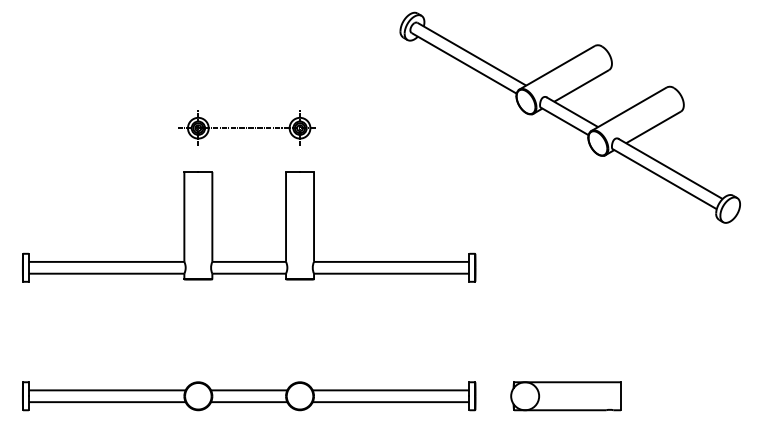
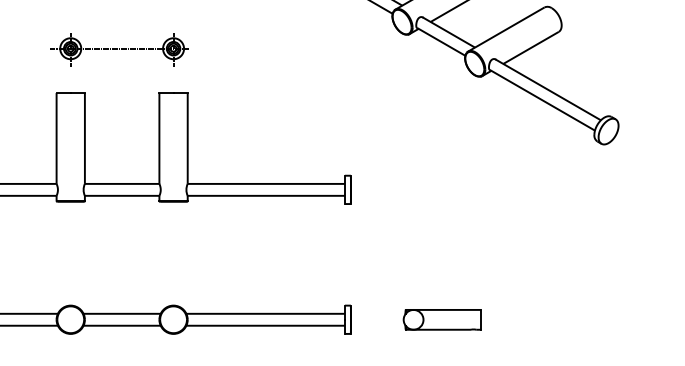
part: (565, 396) -> (442, 320), size x0.7

